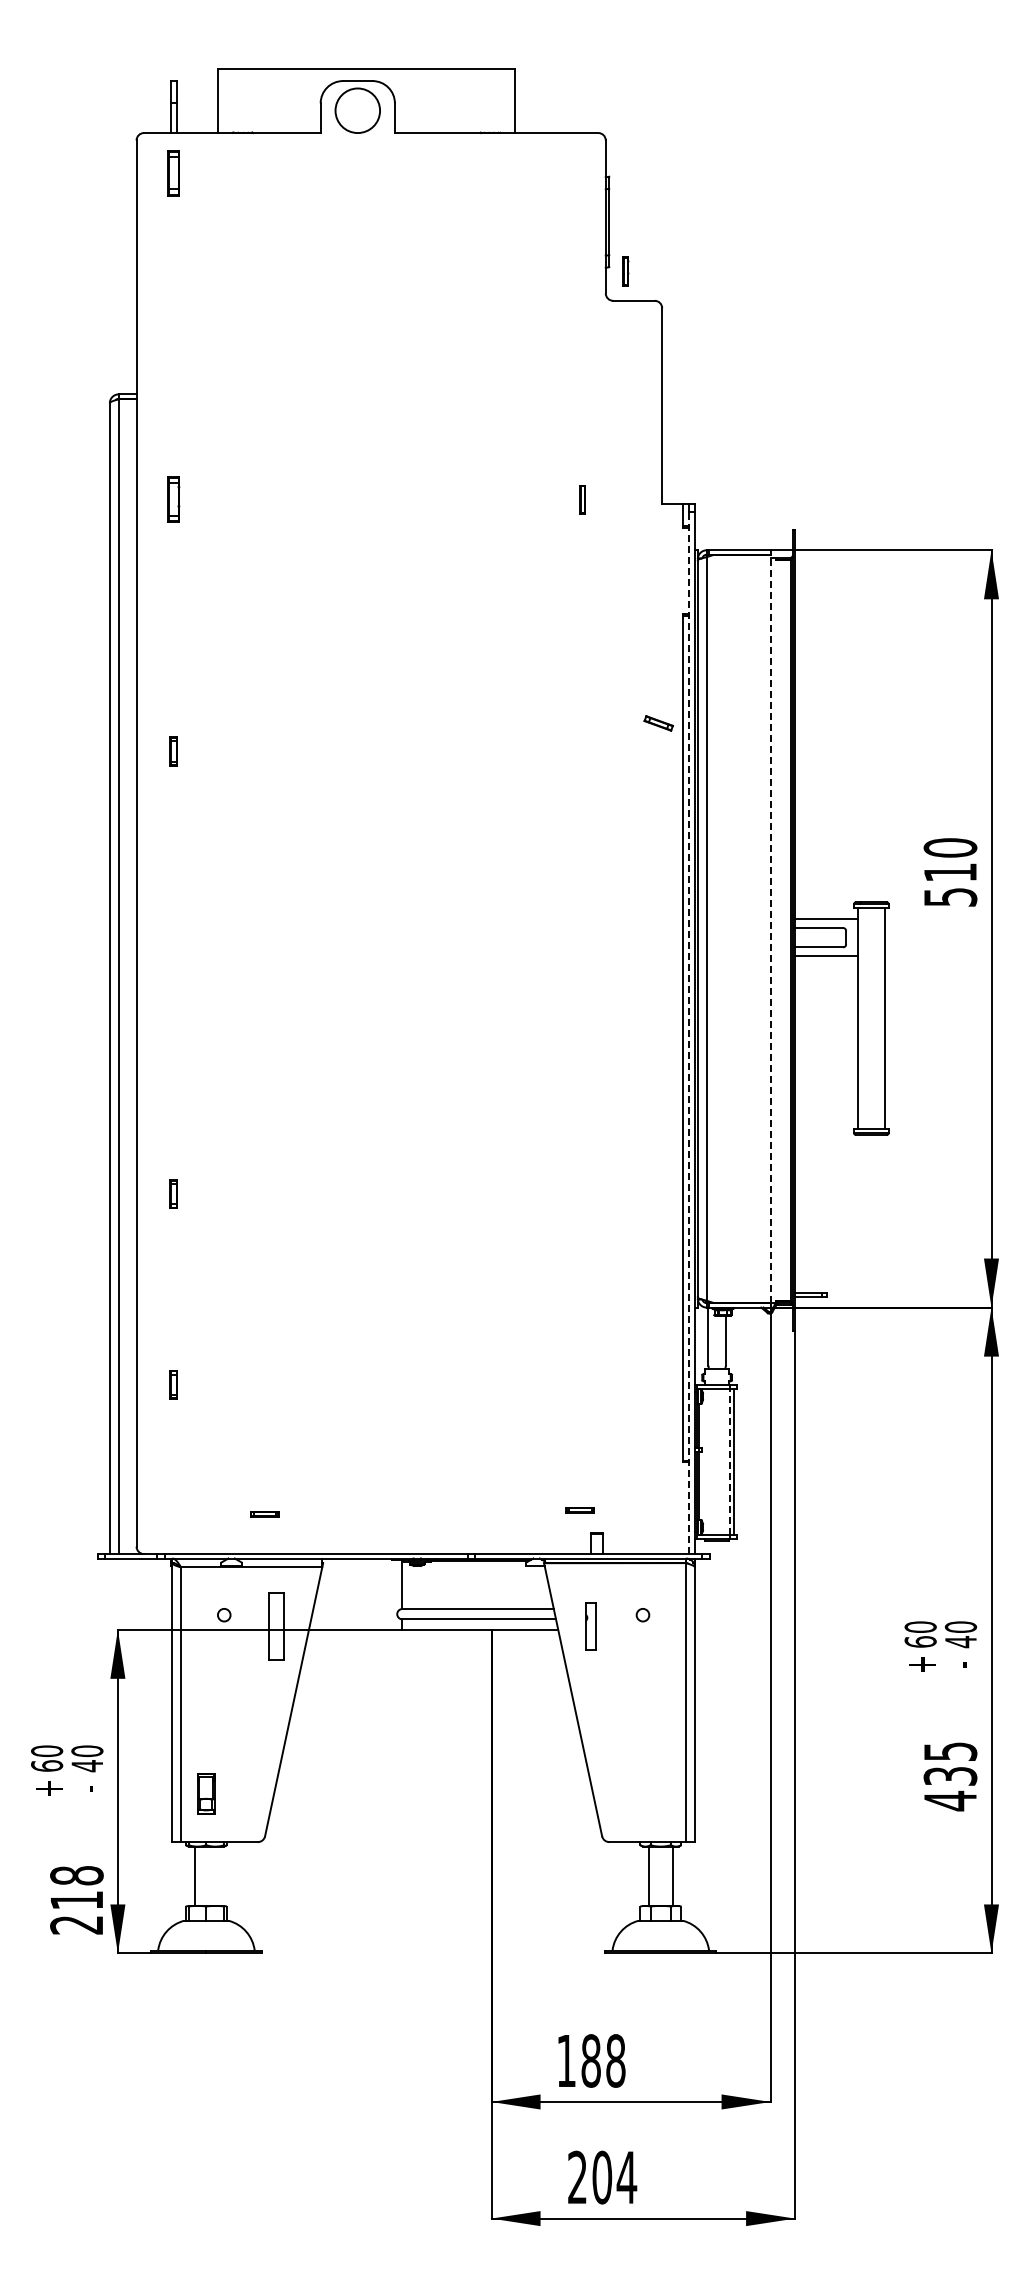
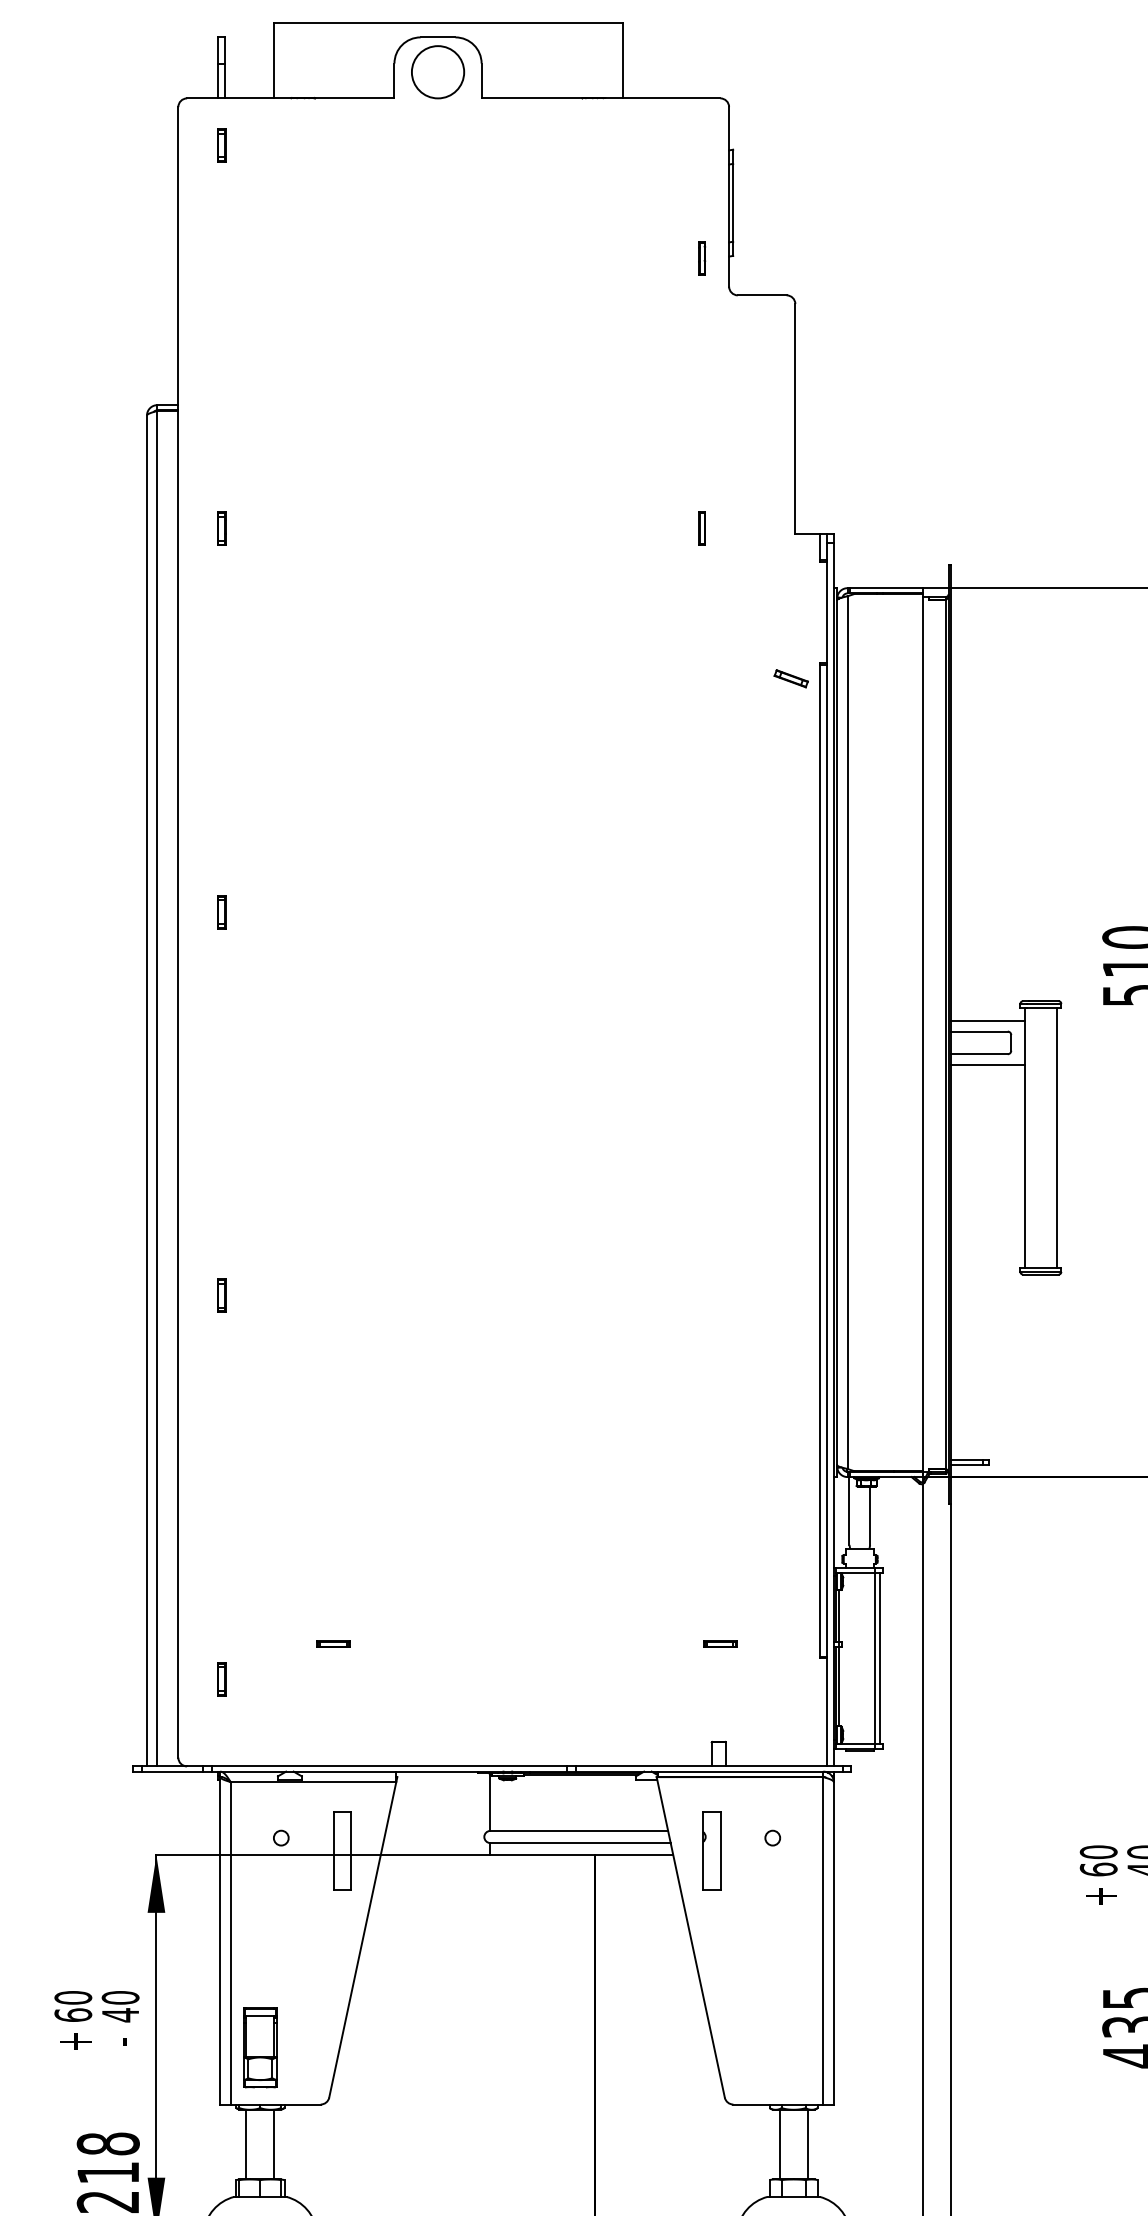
part: (173, 172) -> (221, 144), size x0.62
part: (625, 271) -> (701, 258), moved
part: (173, 499) -> (221, 528), size x0.62
part: (658, 723) -> (791, 678), moved
part: (173, 751) -> (221, 912), moved
line: (770, 928) -> (922, 1032), dashed -> solid
line: (688, 1032) -> (826, 1154), dashed -> solid
part: (173, 1193) -> (221, 1295), moved
part: (173, 1384) -> (221, 1678), moved
line: (729, 1462) -> (874, 1658), dashed -> solid
part: (579, 1510) -> (719, 1644), moved
part: (264, 1514) -> (333, 1644), moved
part: (590, 1626) -> (711, 1851), size x1.43
part: (205, 1793) -> (259, 2047), size x1.67
line: (218, 1875) -> (274, 2143), added

